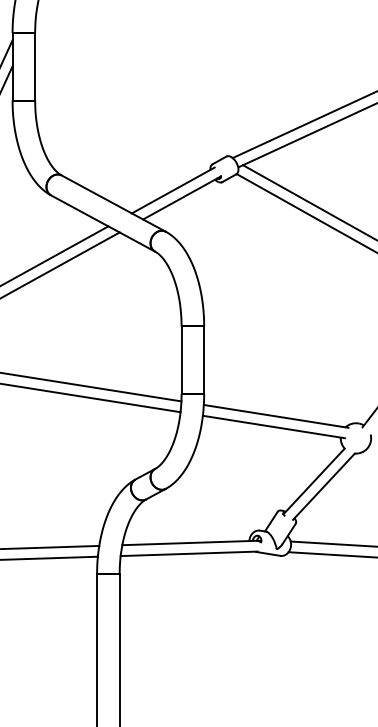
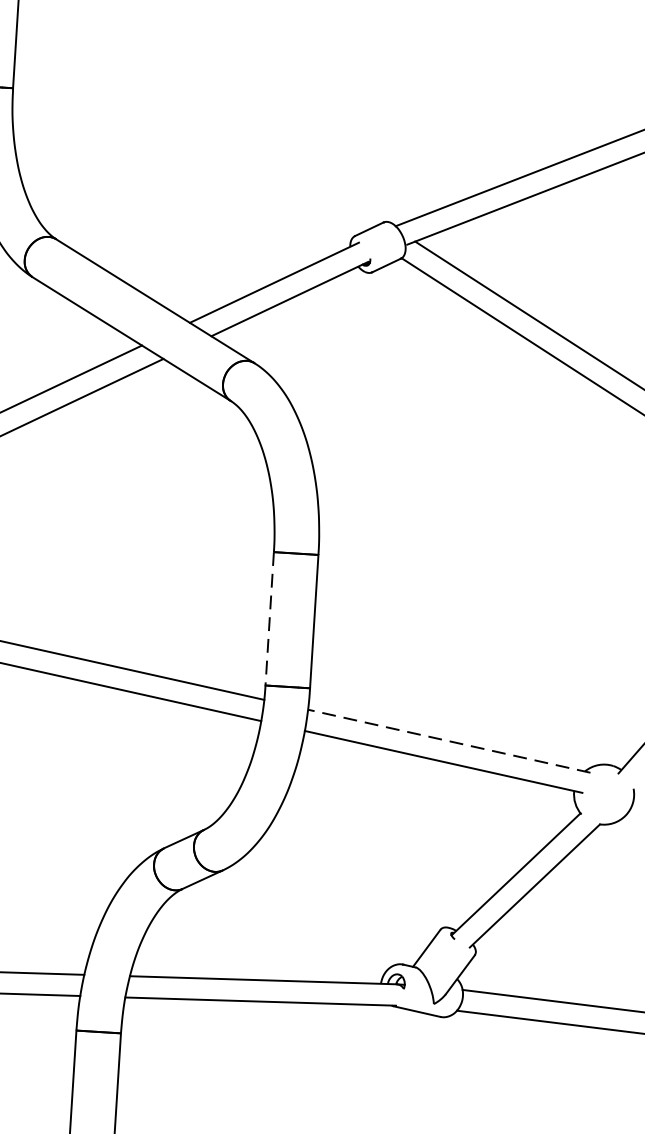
line: (181, 360) -> (269, 619), solid -> dashed
line: (275, 416) -> (448, 741), solid -> dashed

